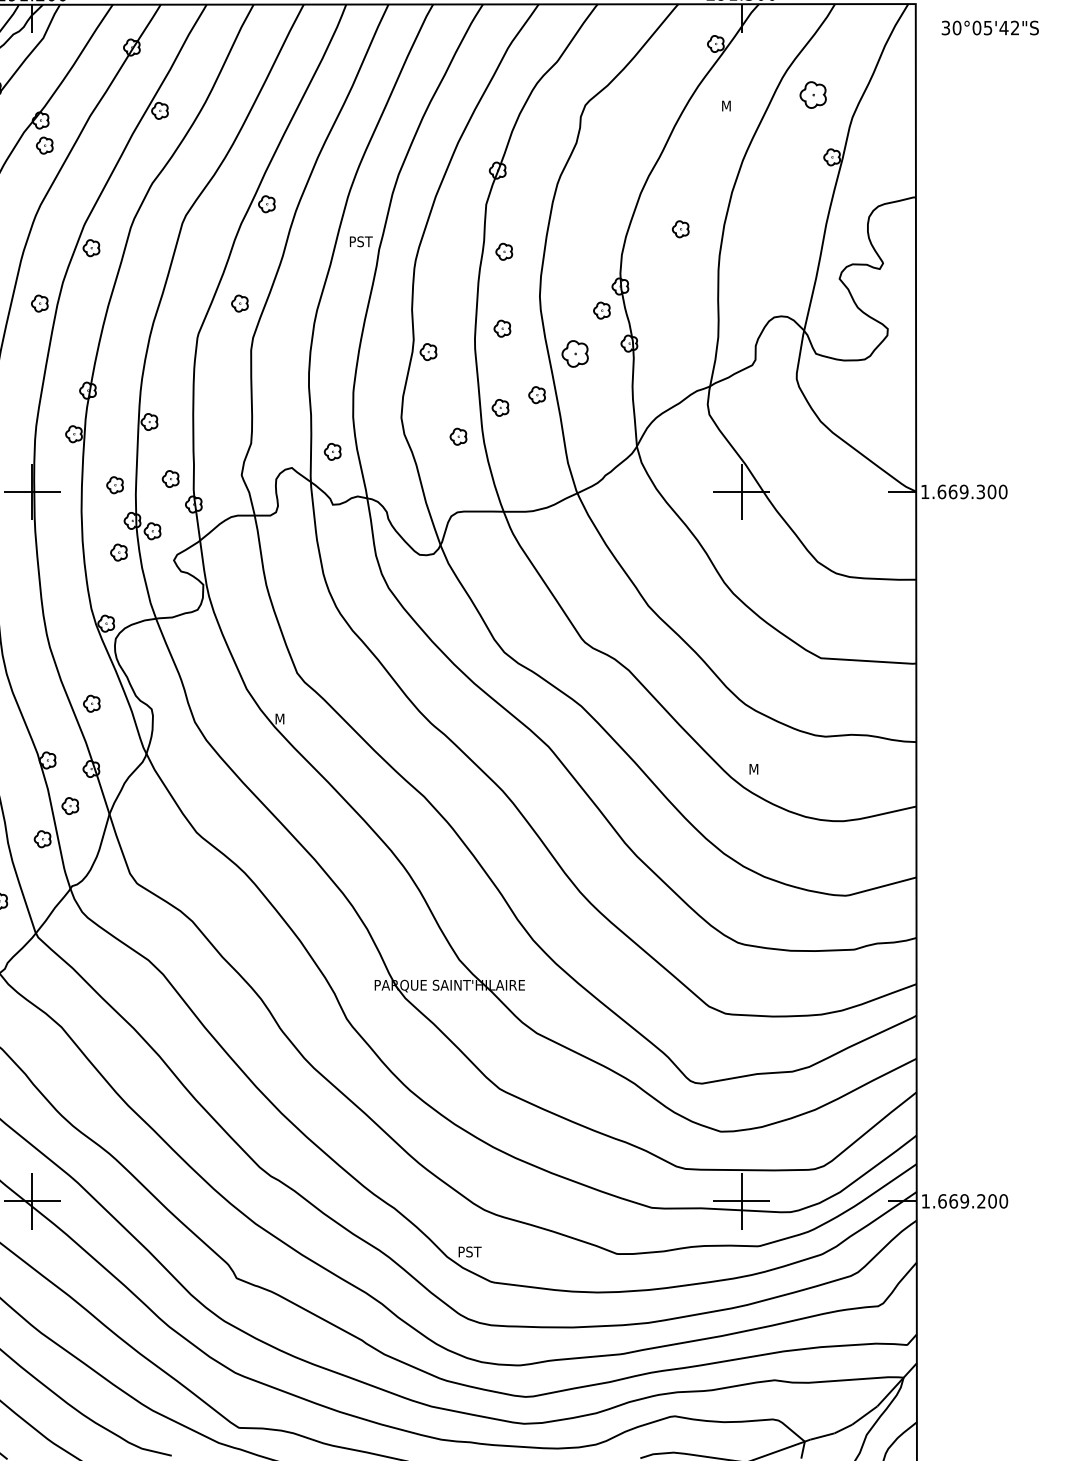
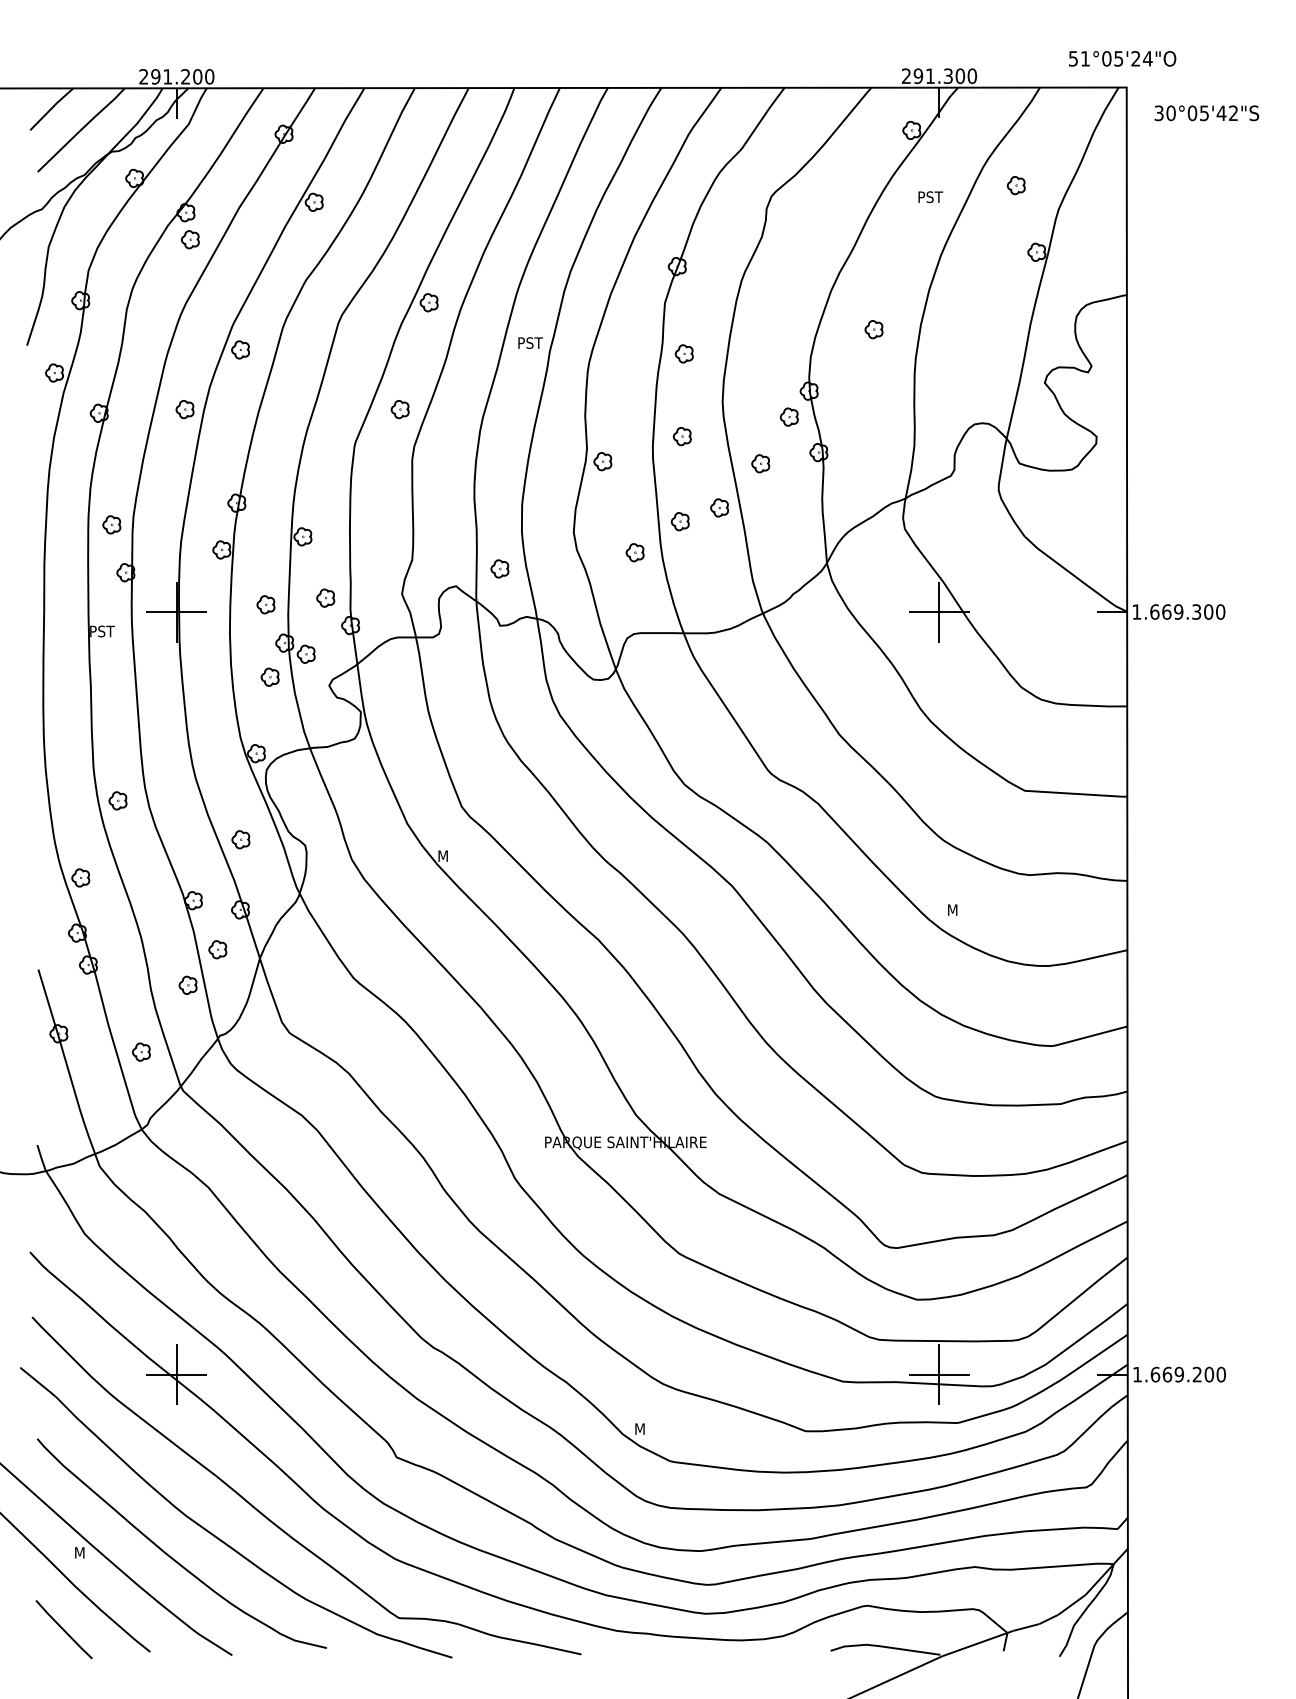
part: (812, 95) -> (1015, 185), size x0.62
text: (734, 106) -> (931, 197), M -> PST
part: (575, 353) -> (760, 463), size x0.62
text: (470, 1251) -> (647, 1428), PST -> M

